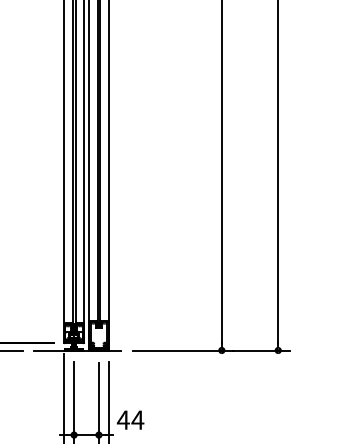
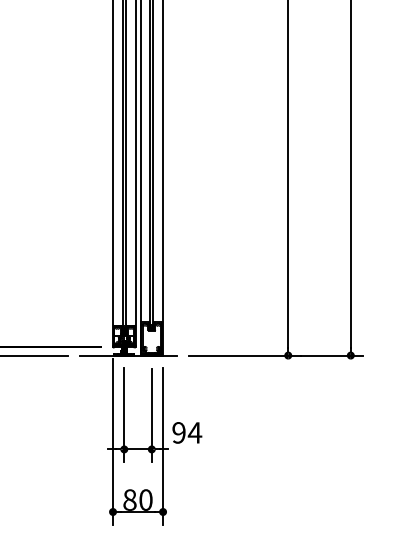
text: (122, 419) -> (178, 432), 44 -> 94

